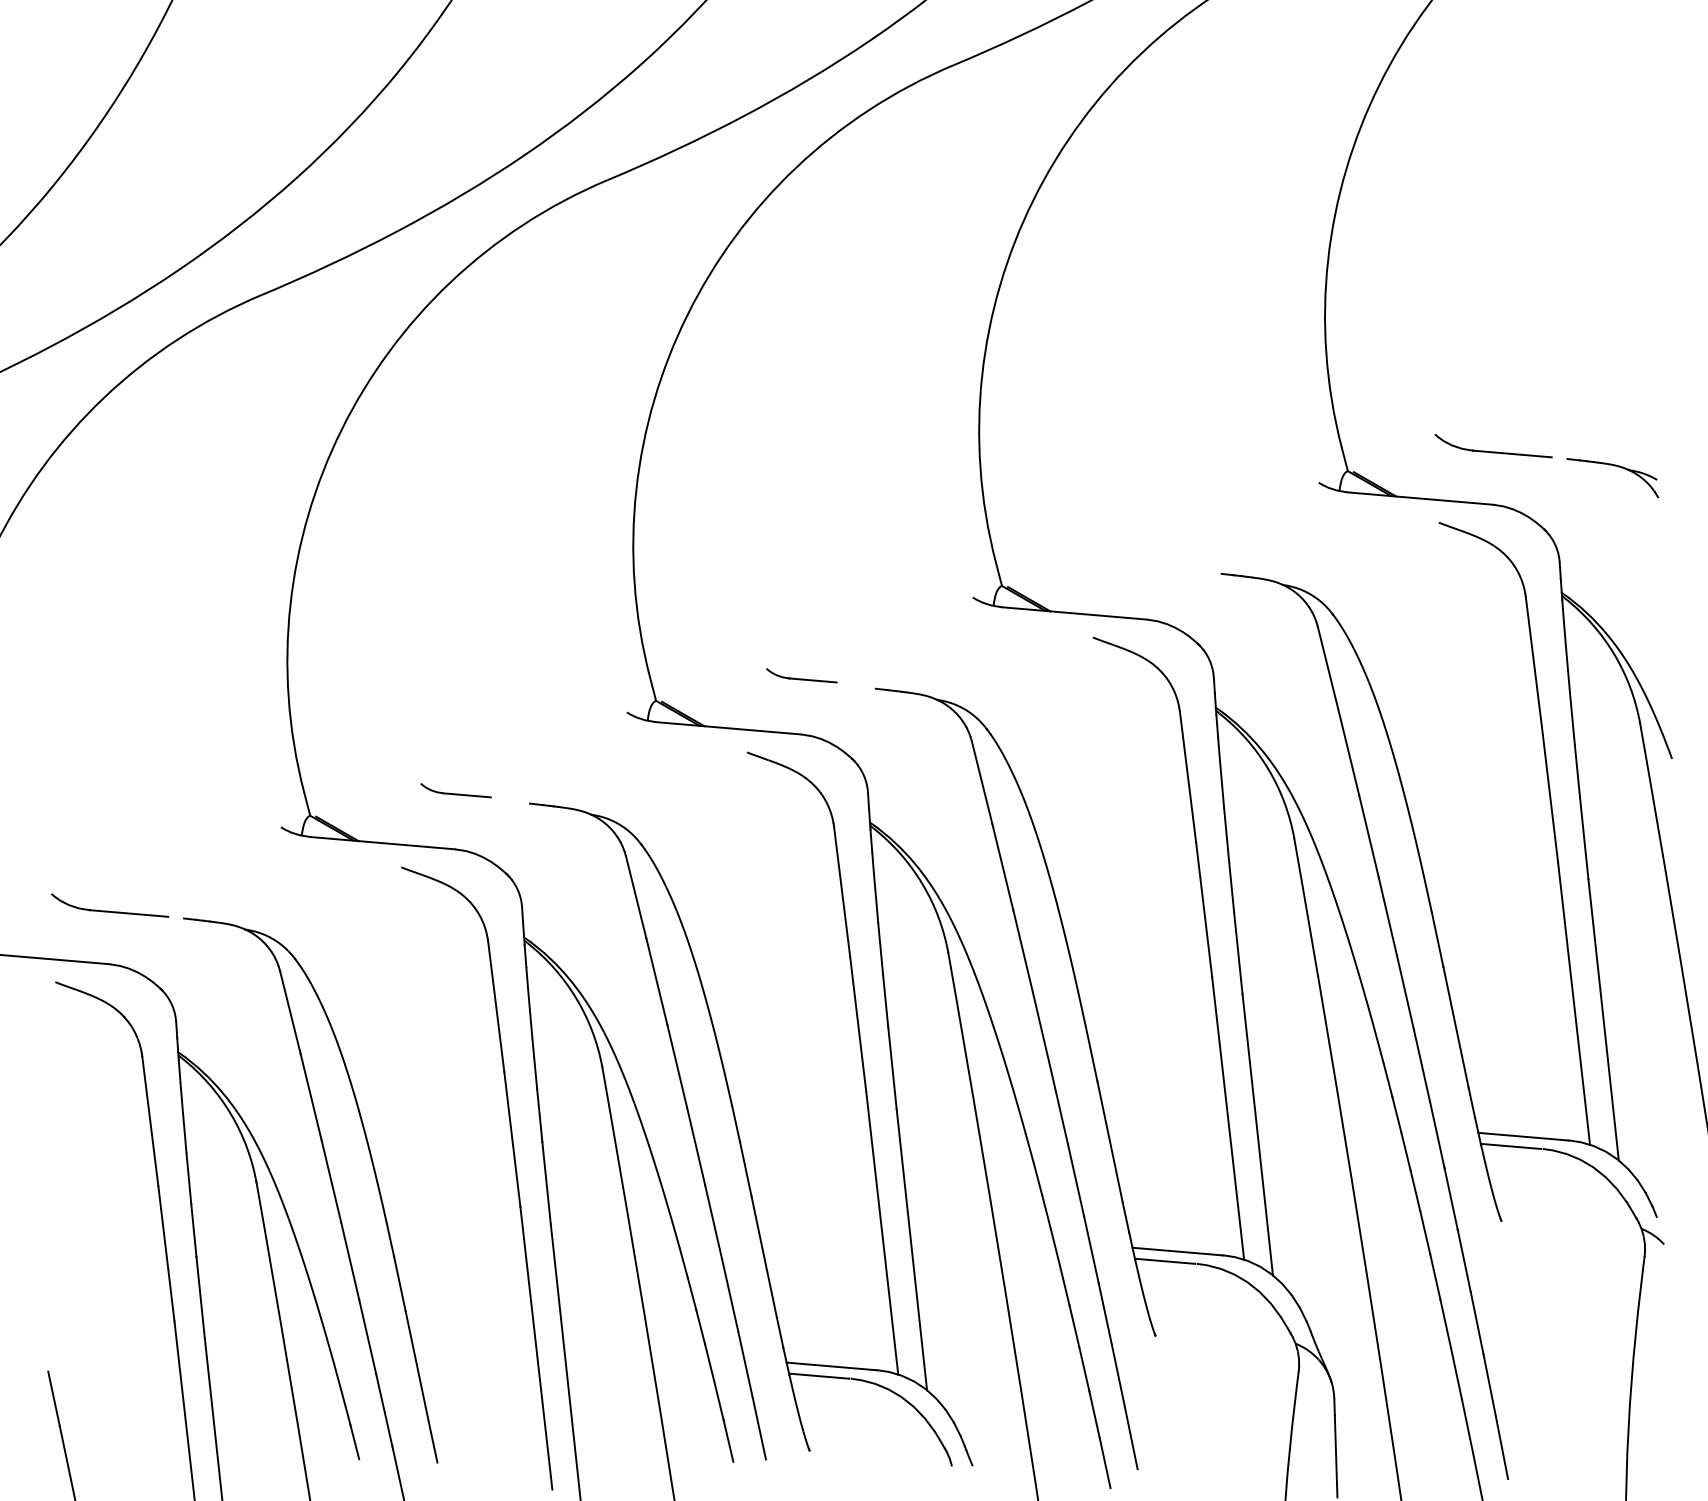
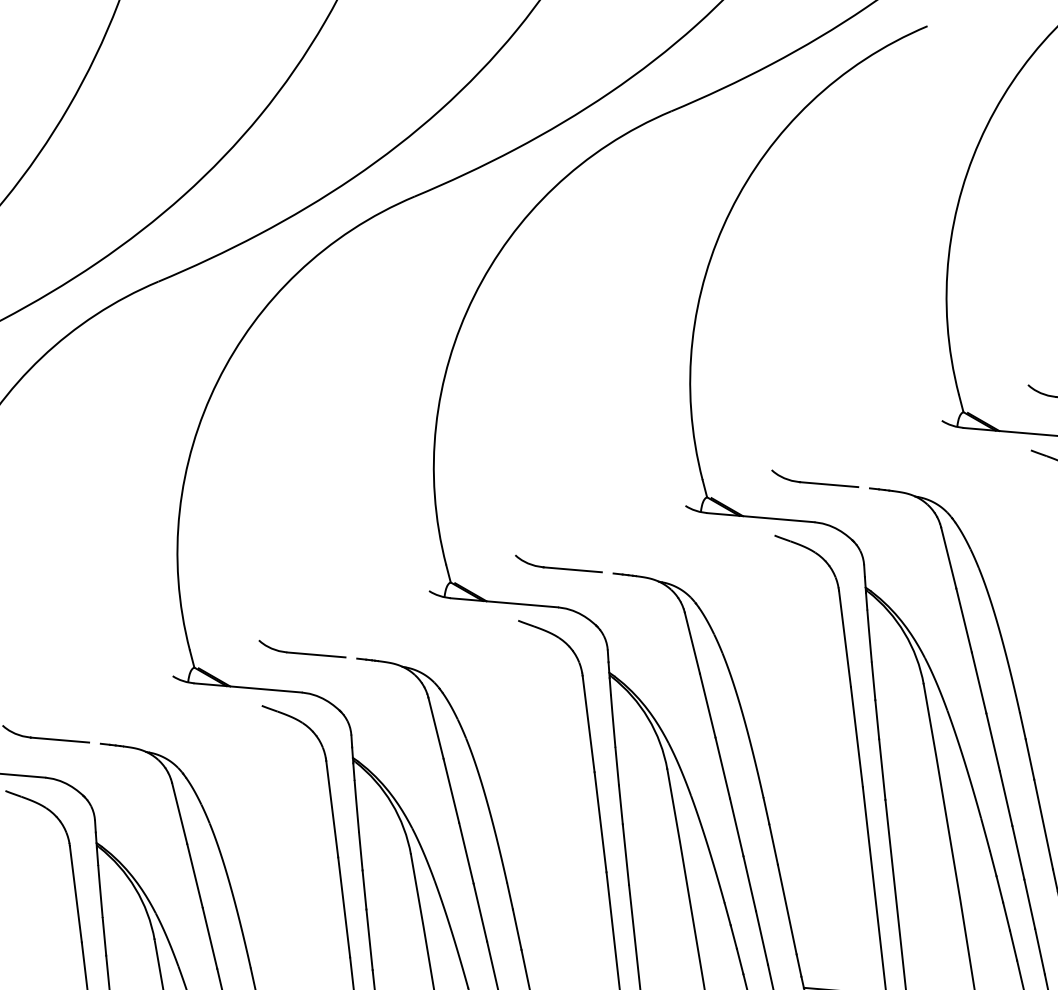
part: (1147, 560) -> (814, 478), added
part: (801, 675) -> (558, 563), size x1.67
part: (455, 790) -> (302, 648), size x1.67

